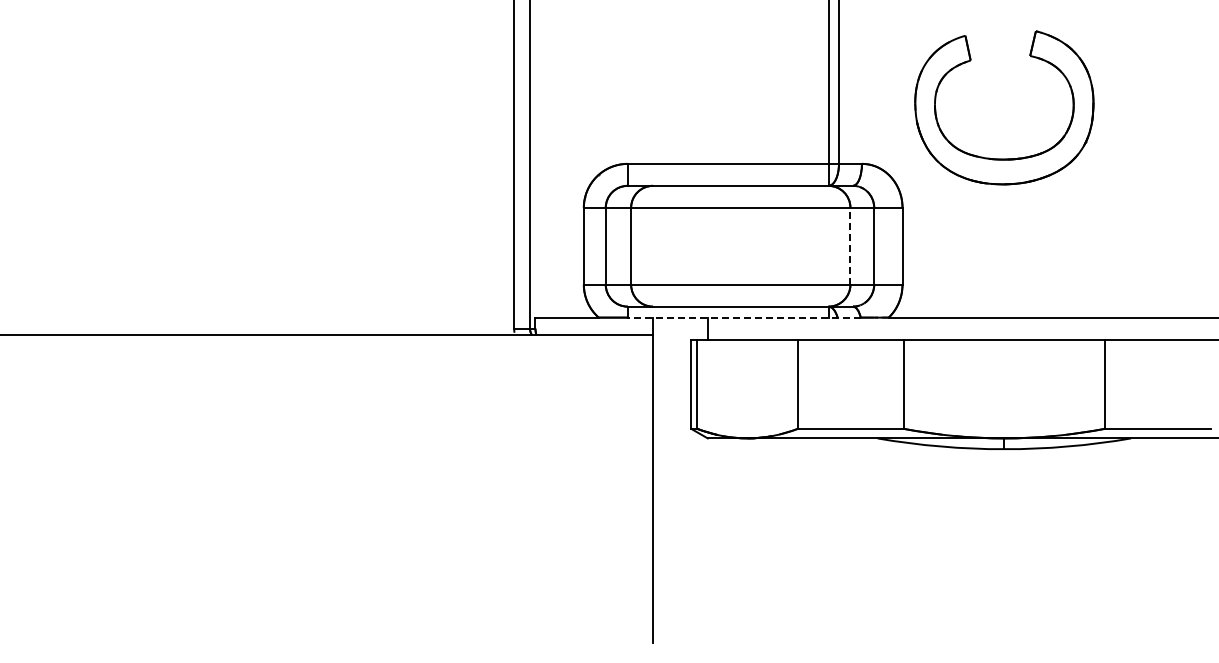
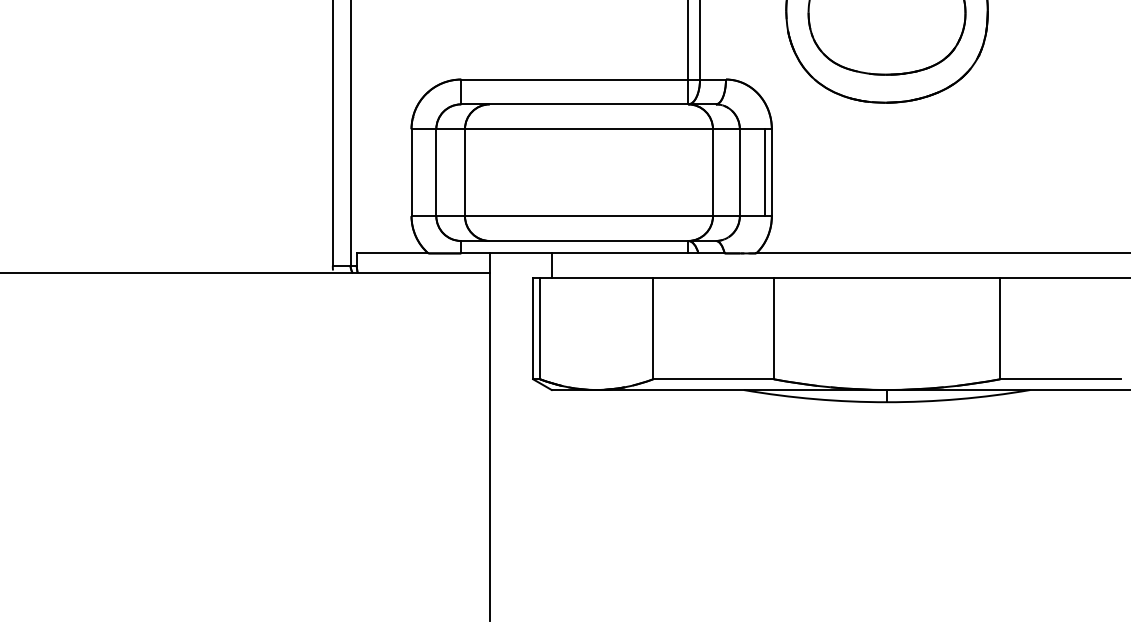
line: (850, 245) -> (713, 171), dashed -> solid
line: (896, 245) -> (765, 171), added
line: (743, 317) -> (592, 253), dashed -> solid

